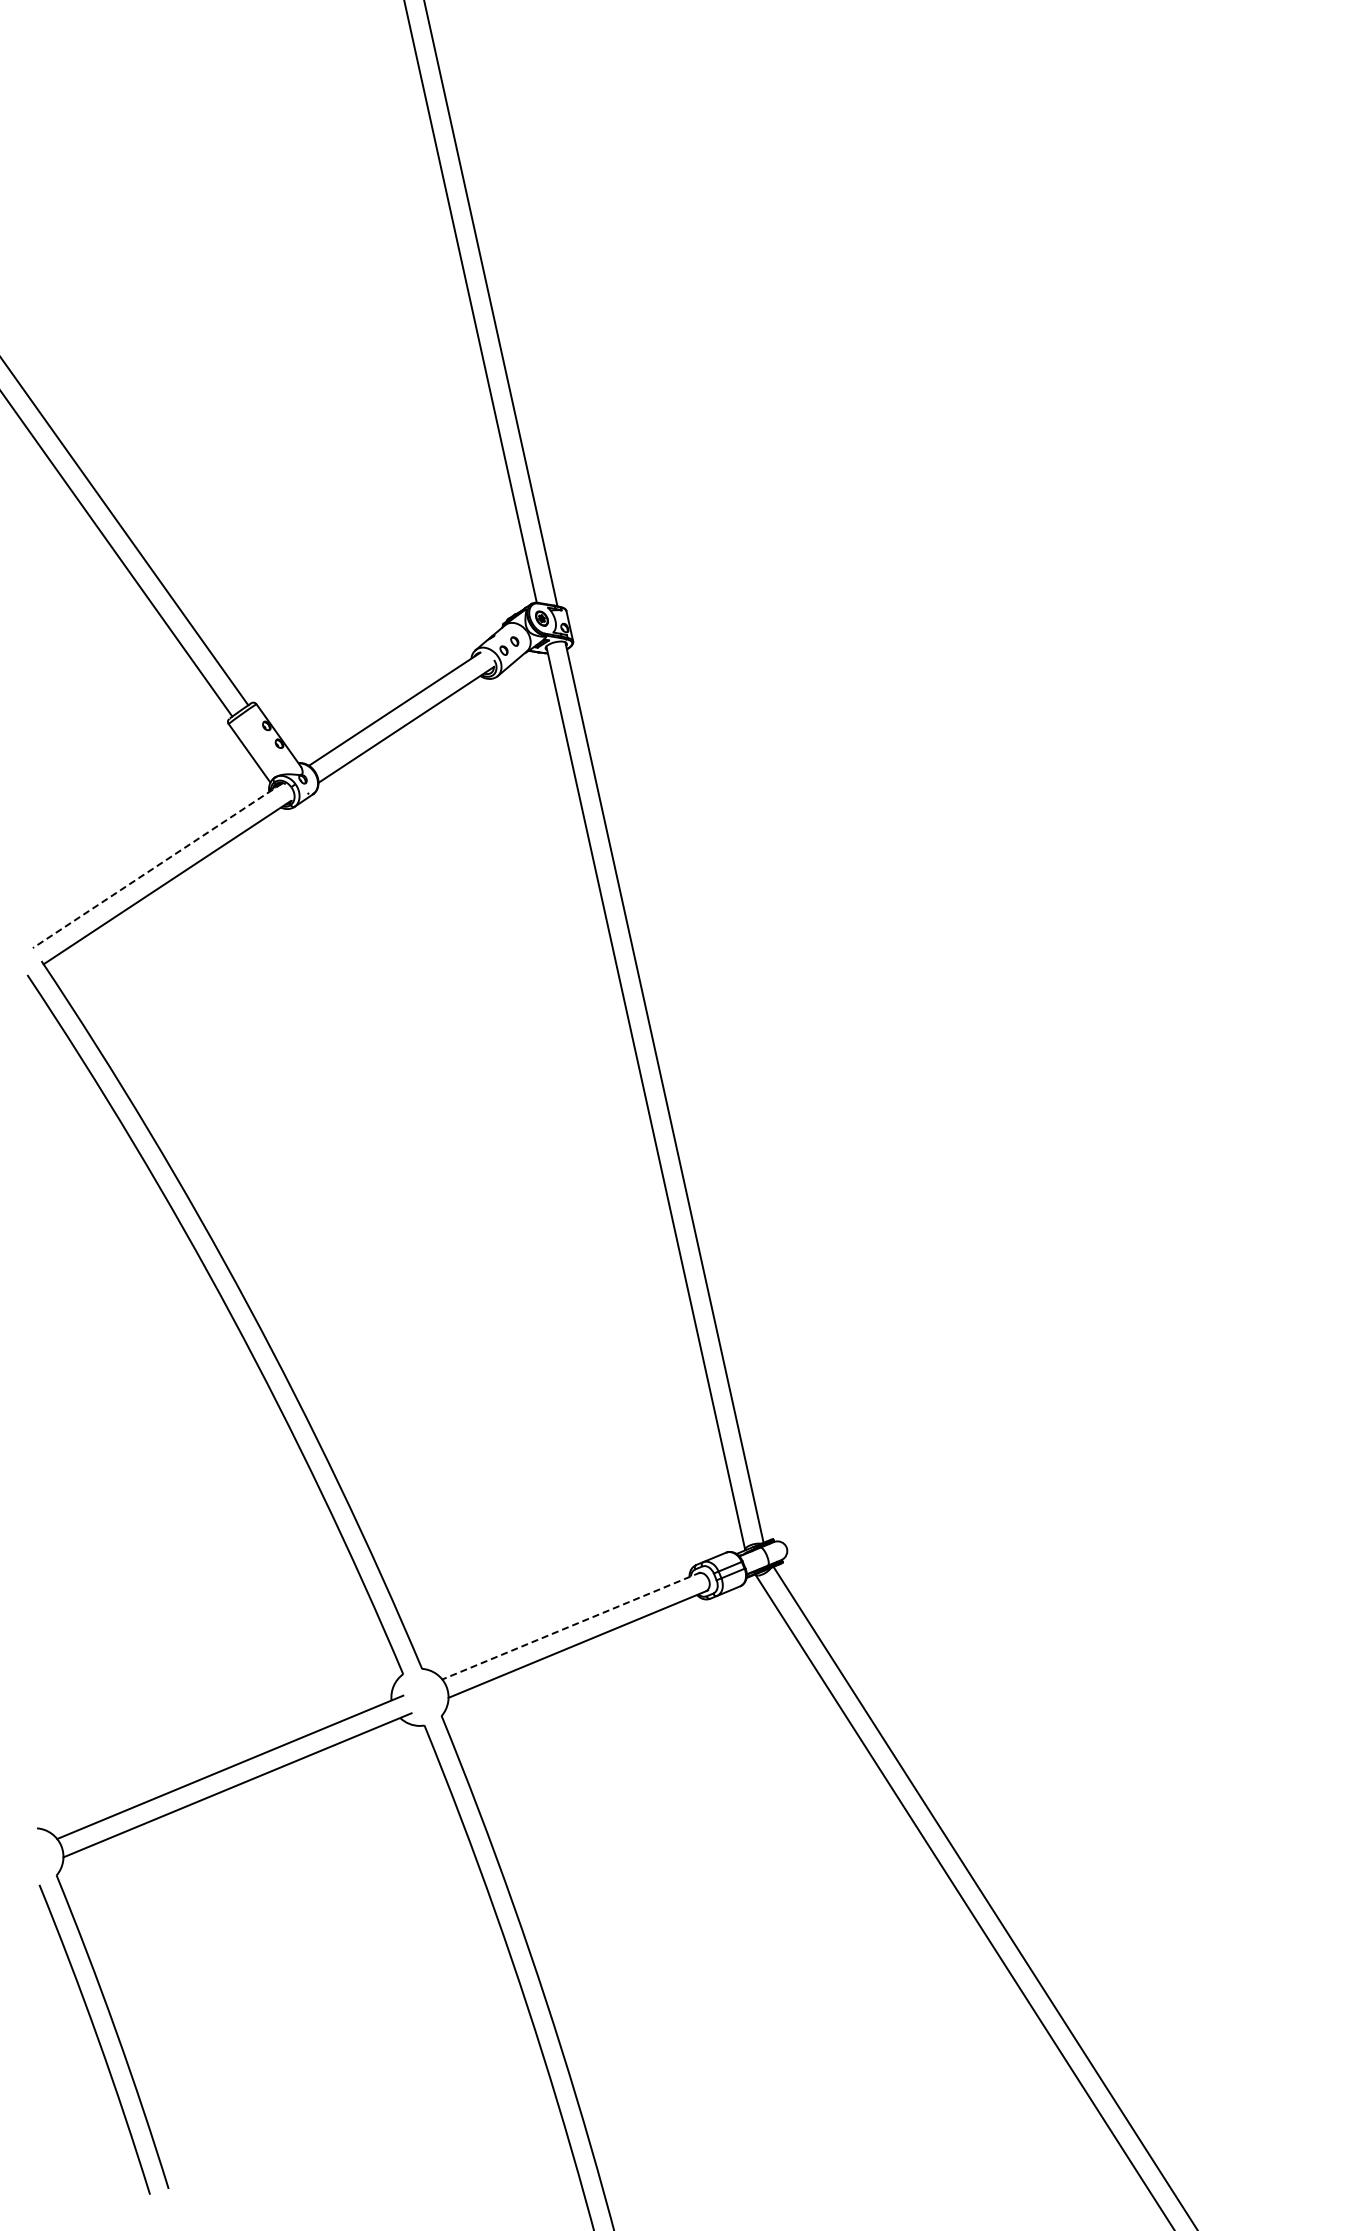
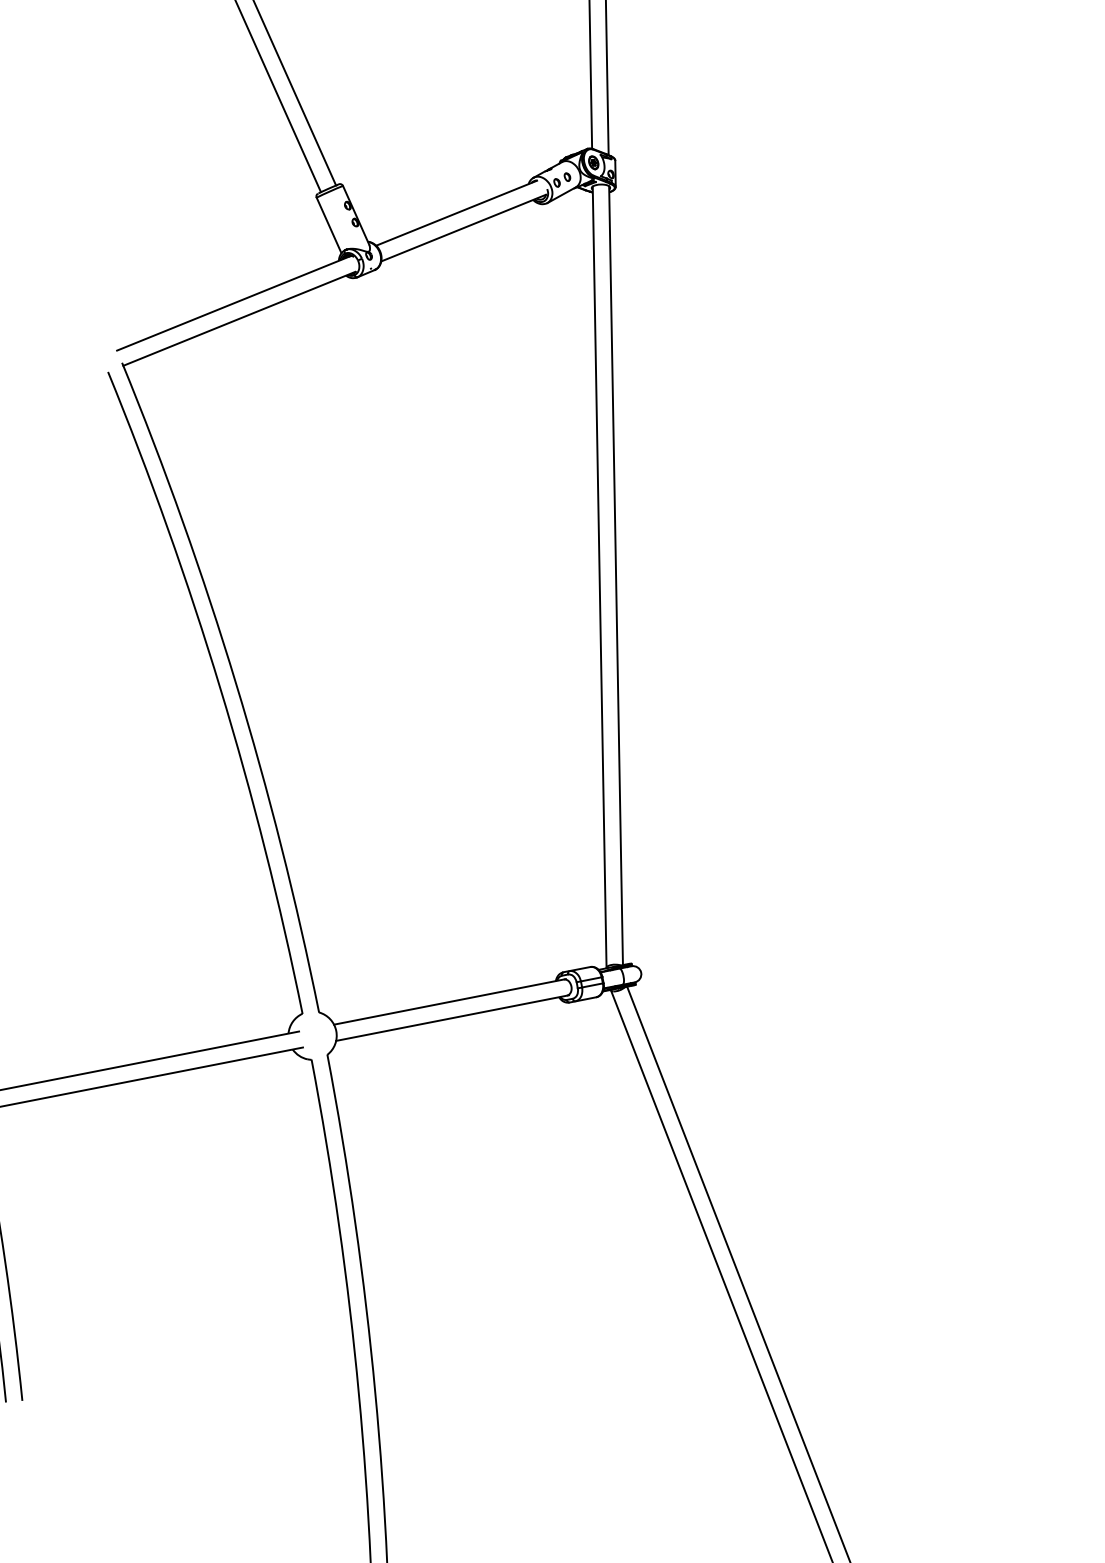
line: (157, 866) -> (233, 303), dashed -> solid
line: (571, 1625) -> (450, 1001), dashed -> solid

